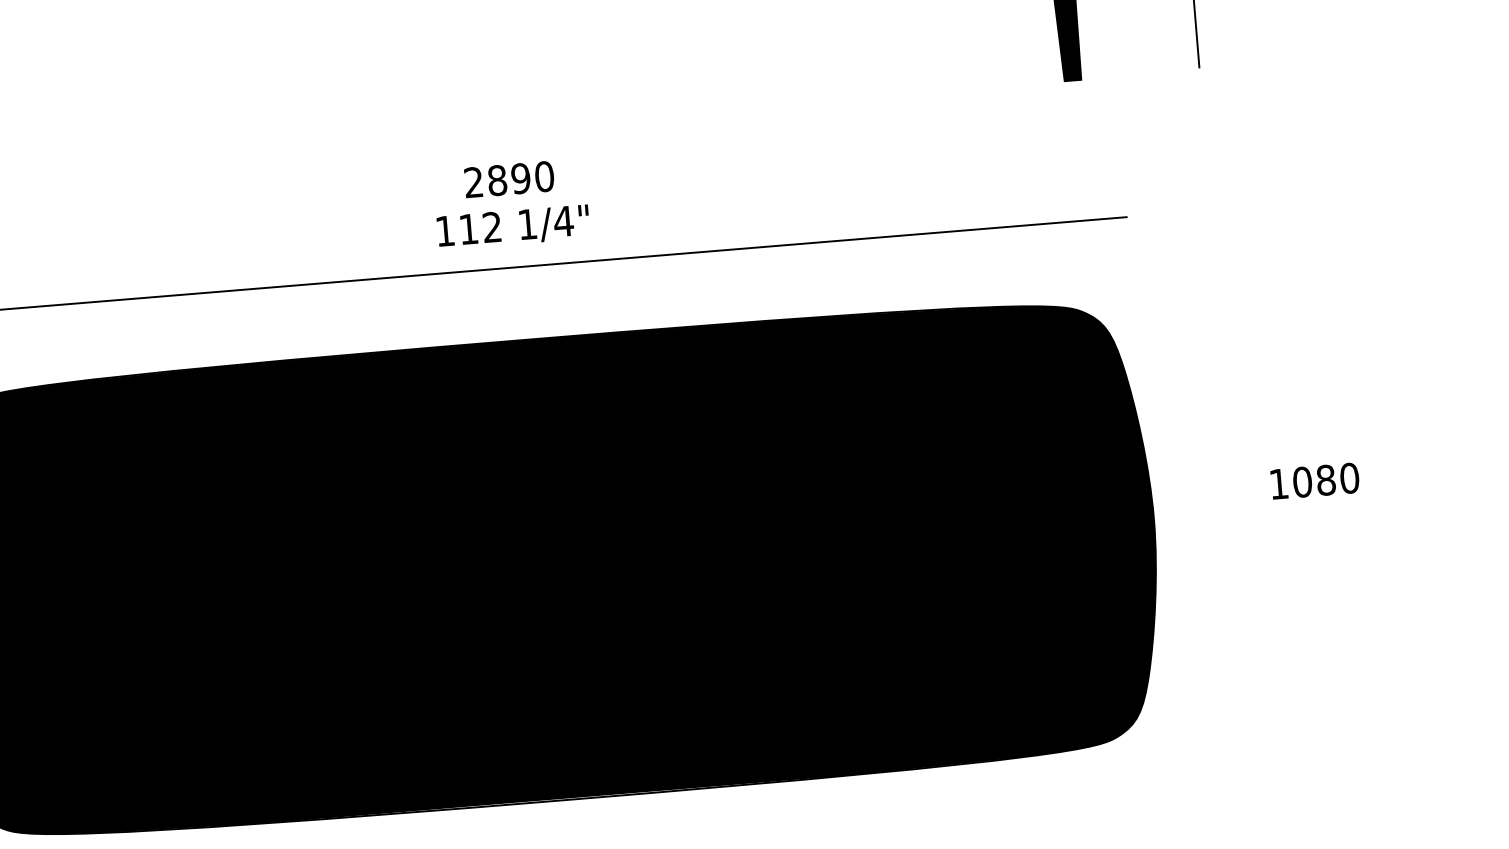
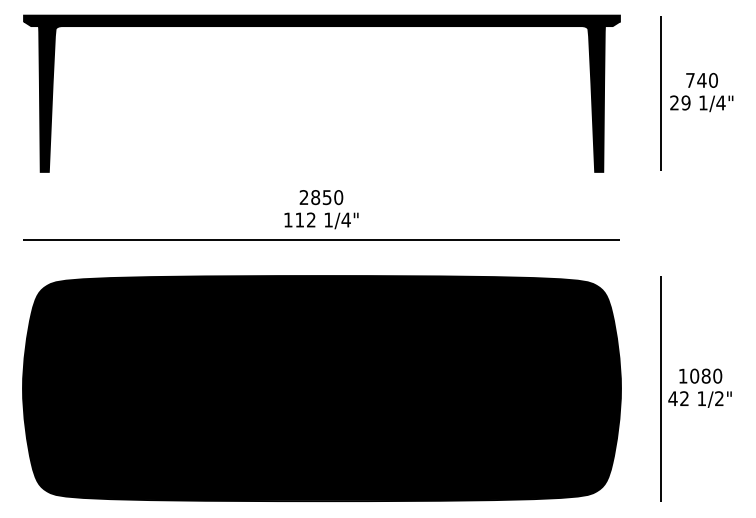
text: (519, 178) -> (326, 197), 2890 -> 2850
part: (1306, 507) -> (695, 388), added

